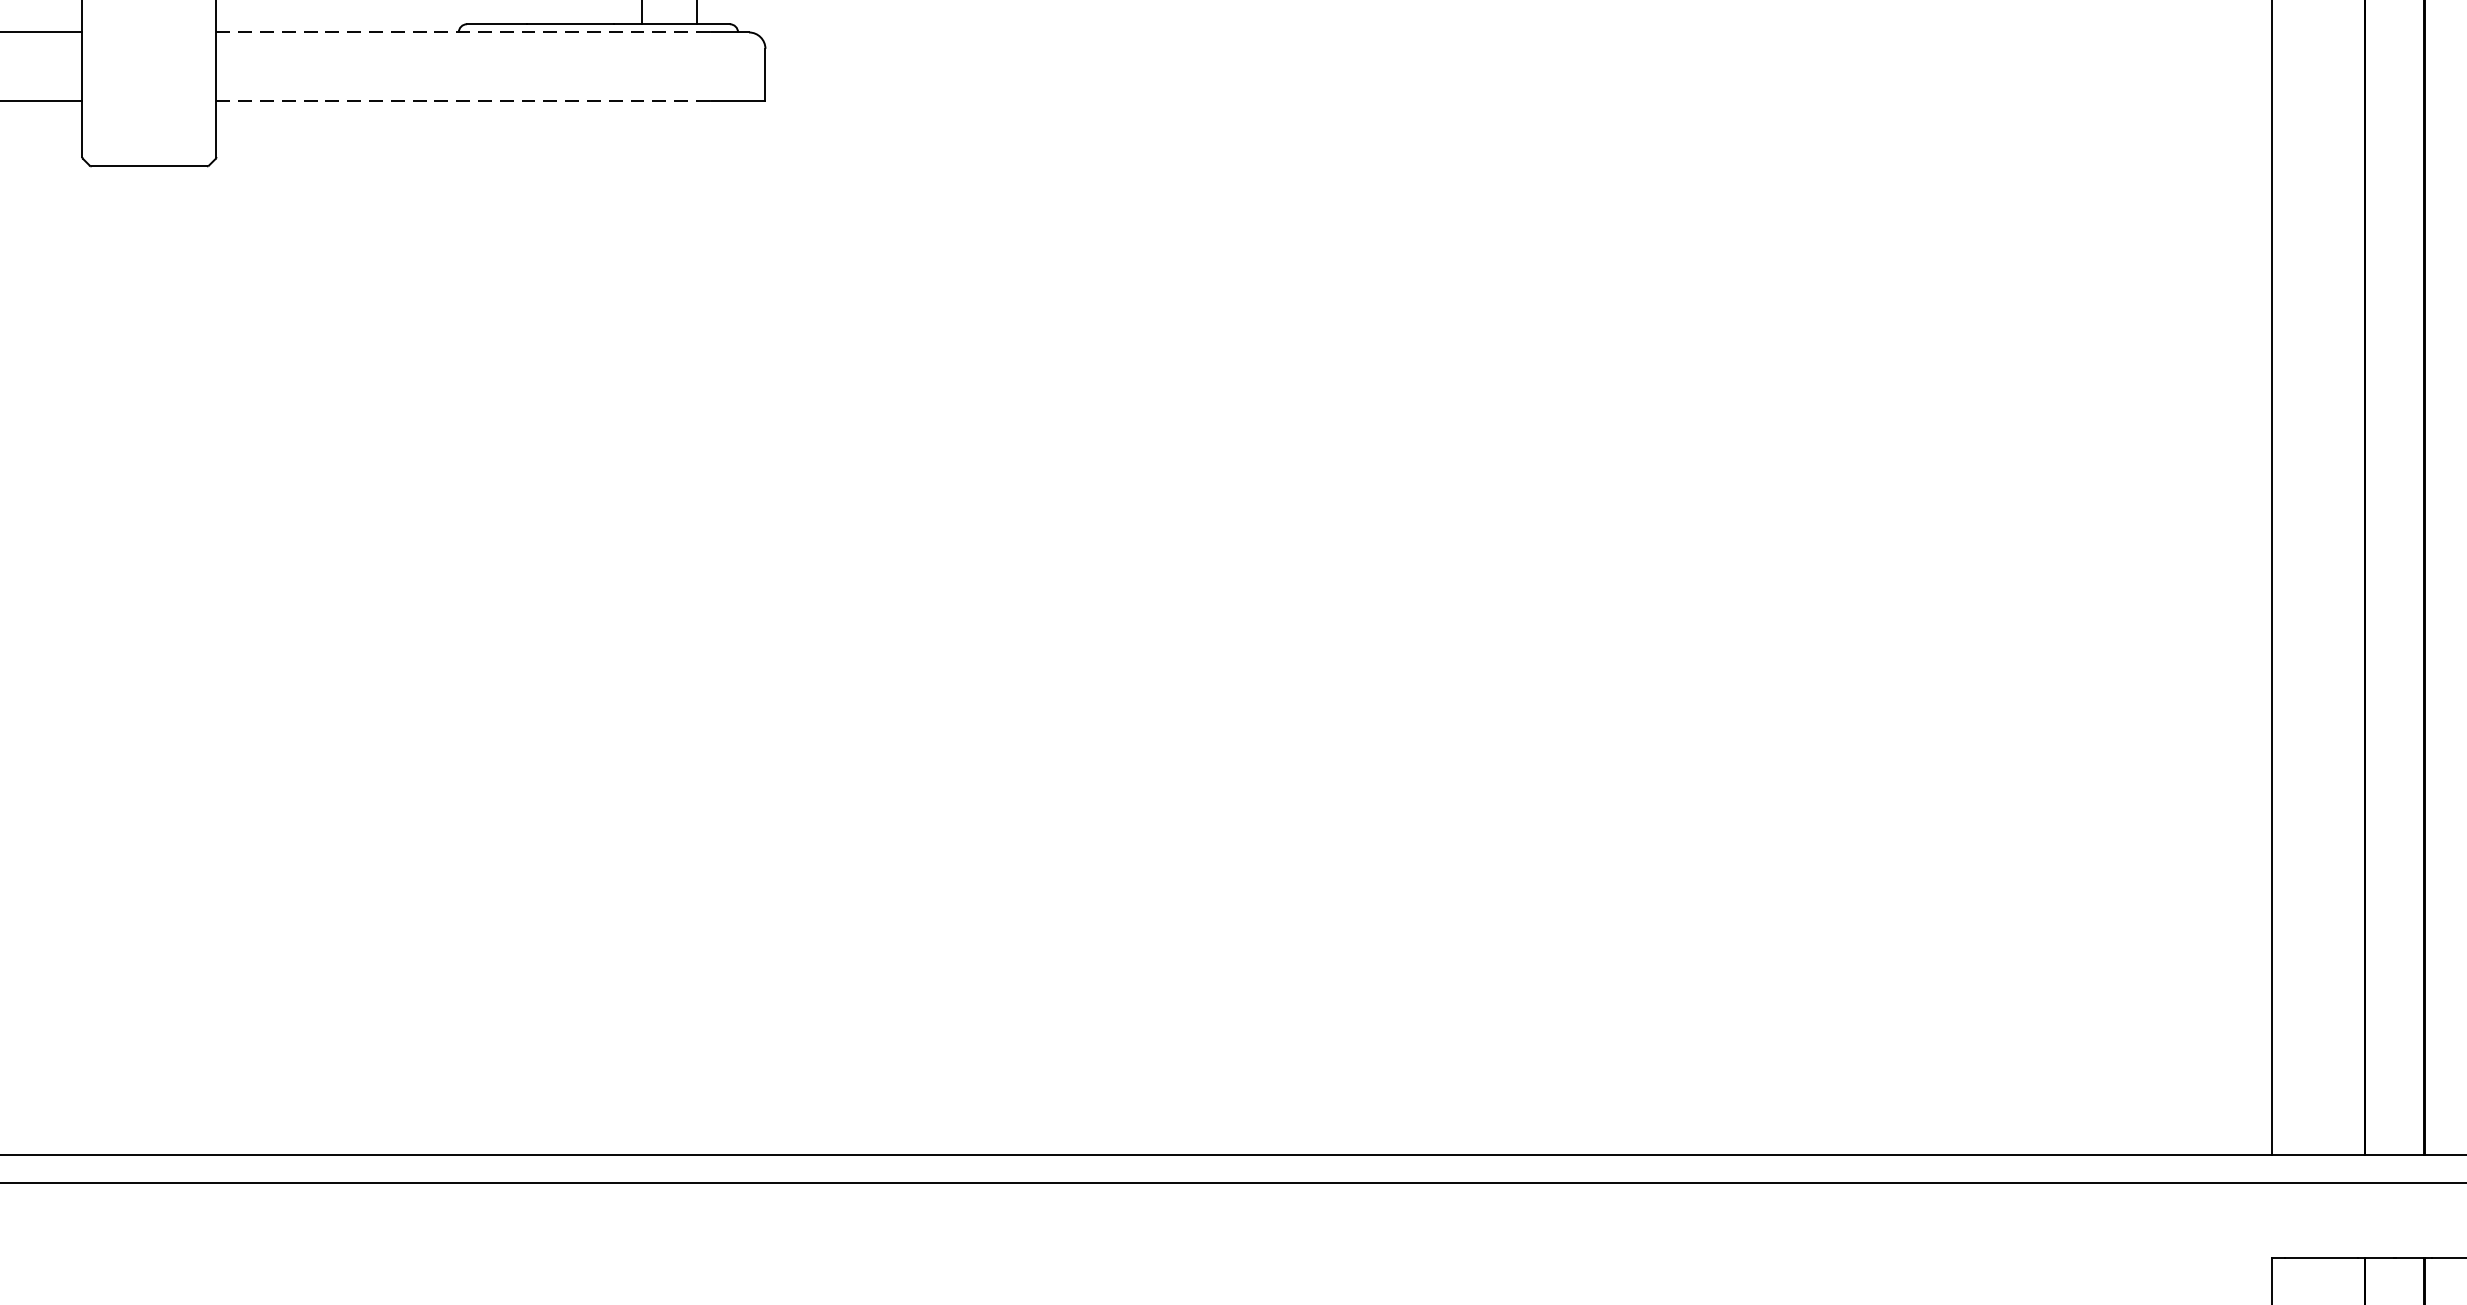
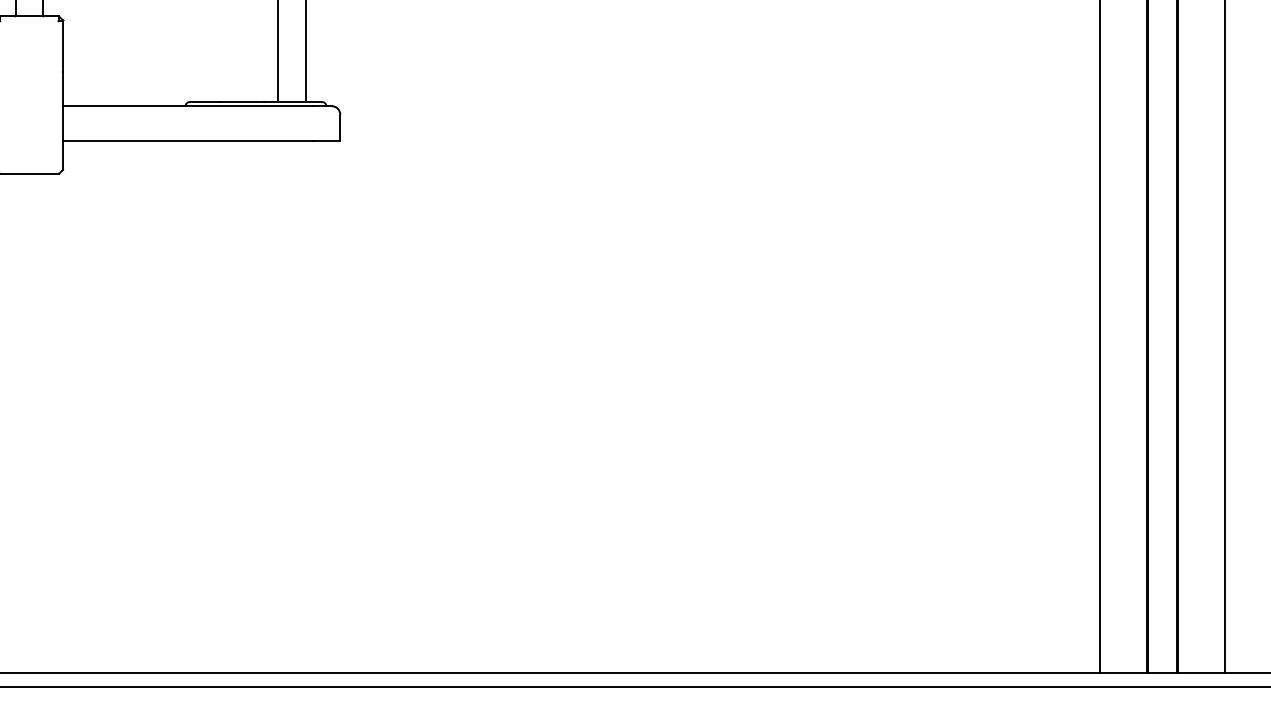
line: (462, 32) -> (187, 106), dashed -> solid
line: (462, 100) -> (187, 140), dashed -> solid

